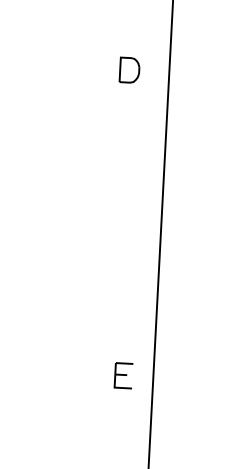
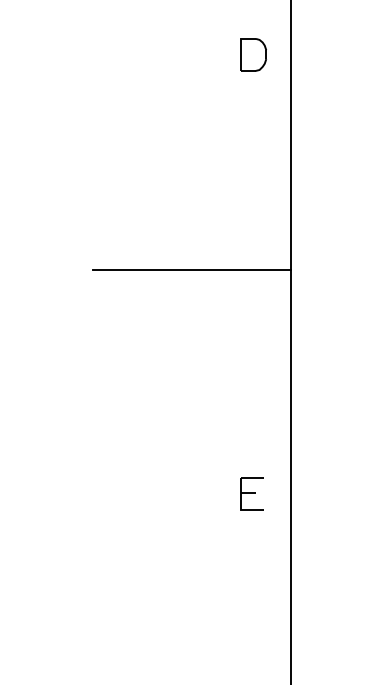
part: (129, 69) -> (253, 54), moved
line: (85, 217) -> (191, 269), added
part: (123, 375) -> (251, 493), moved

